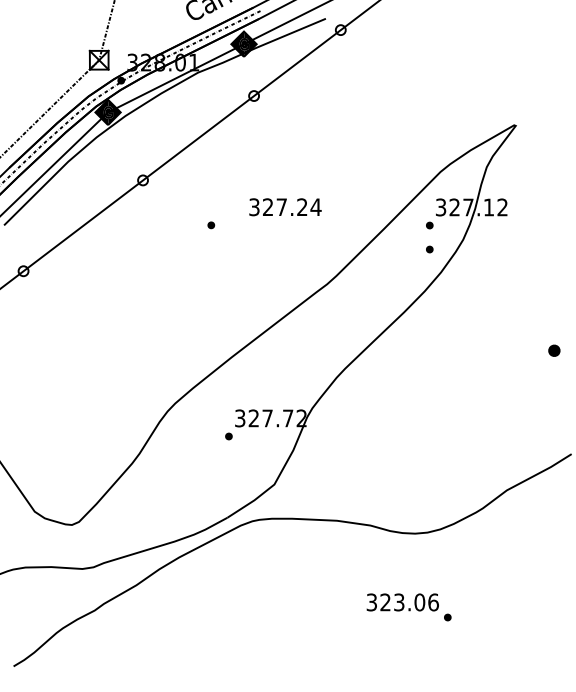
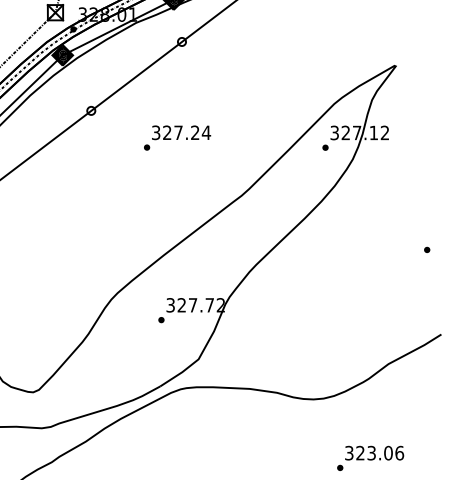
text: (285, 207) -> (181, 133), moved
part: (429, 249) -> (325, 167), removed
part: (553, 350) -> (426, 249), size x0.62
text: (402, 602) -> (374, 453), moved

